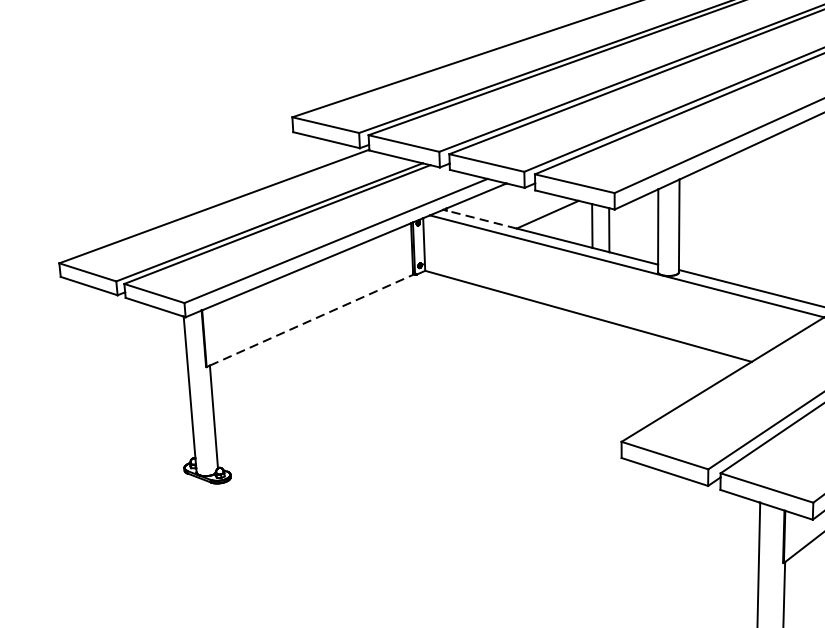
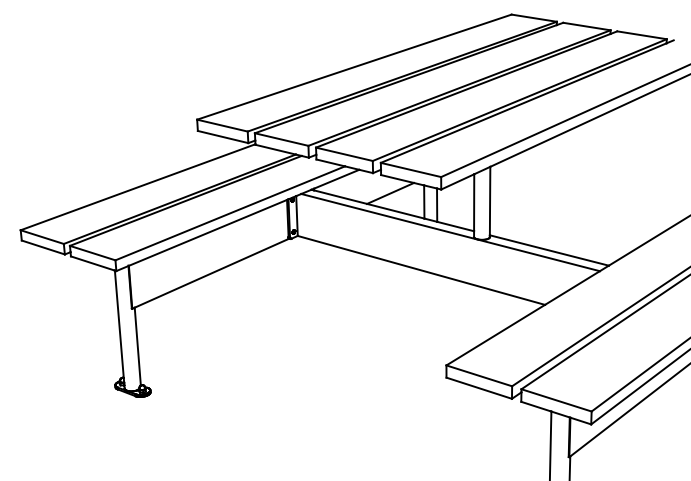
line: (481, 220) -> (340, 197), dashed -> solid
line: (312, 320) -> (212, 273), dashed -> solid

